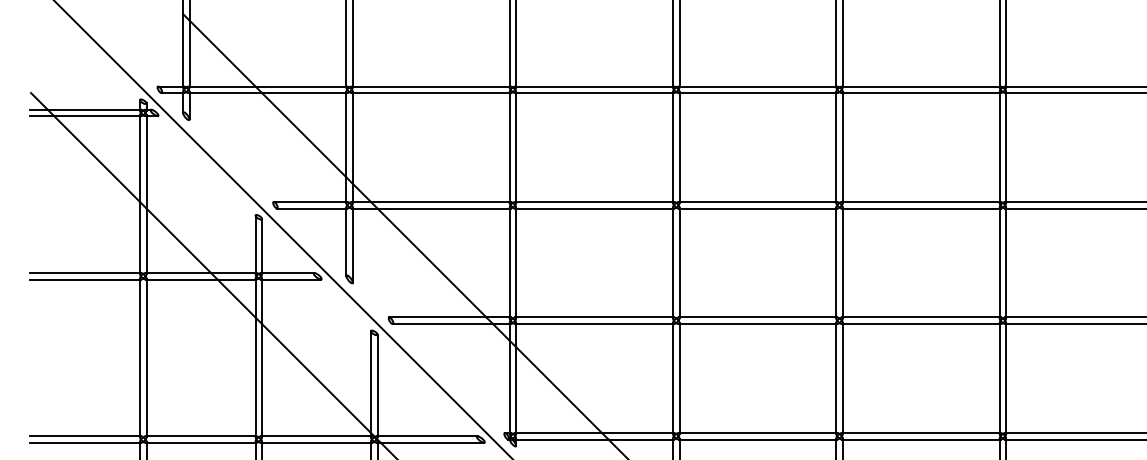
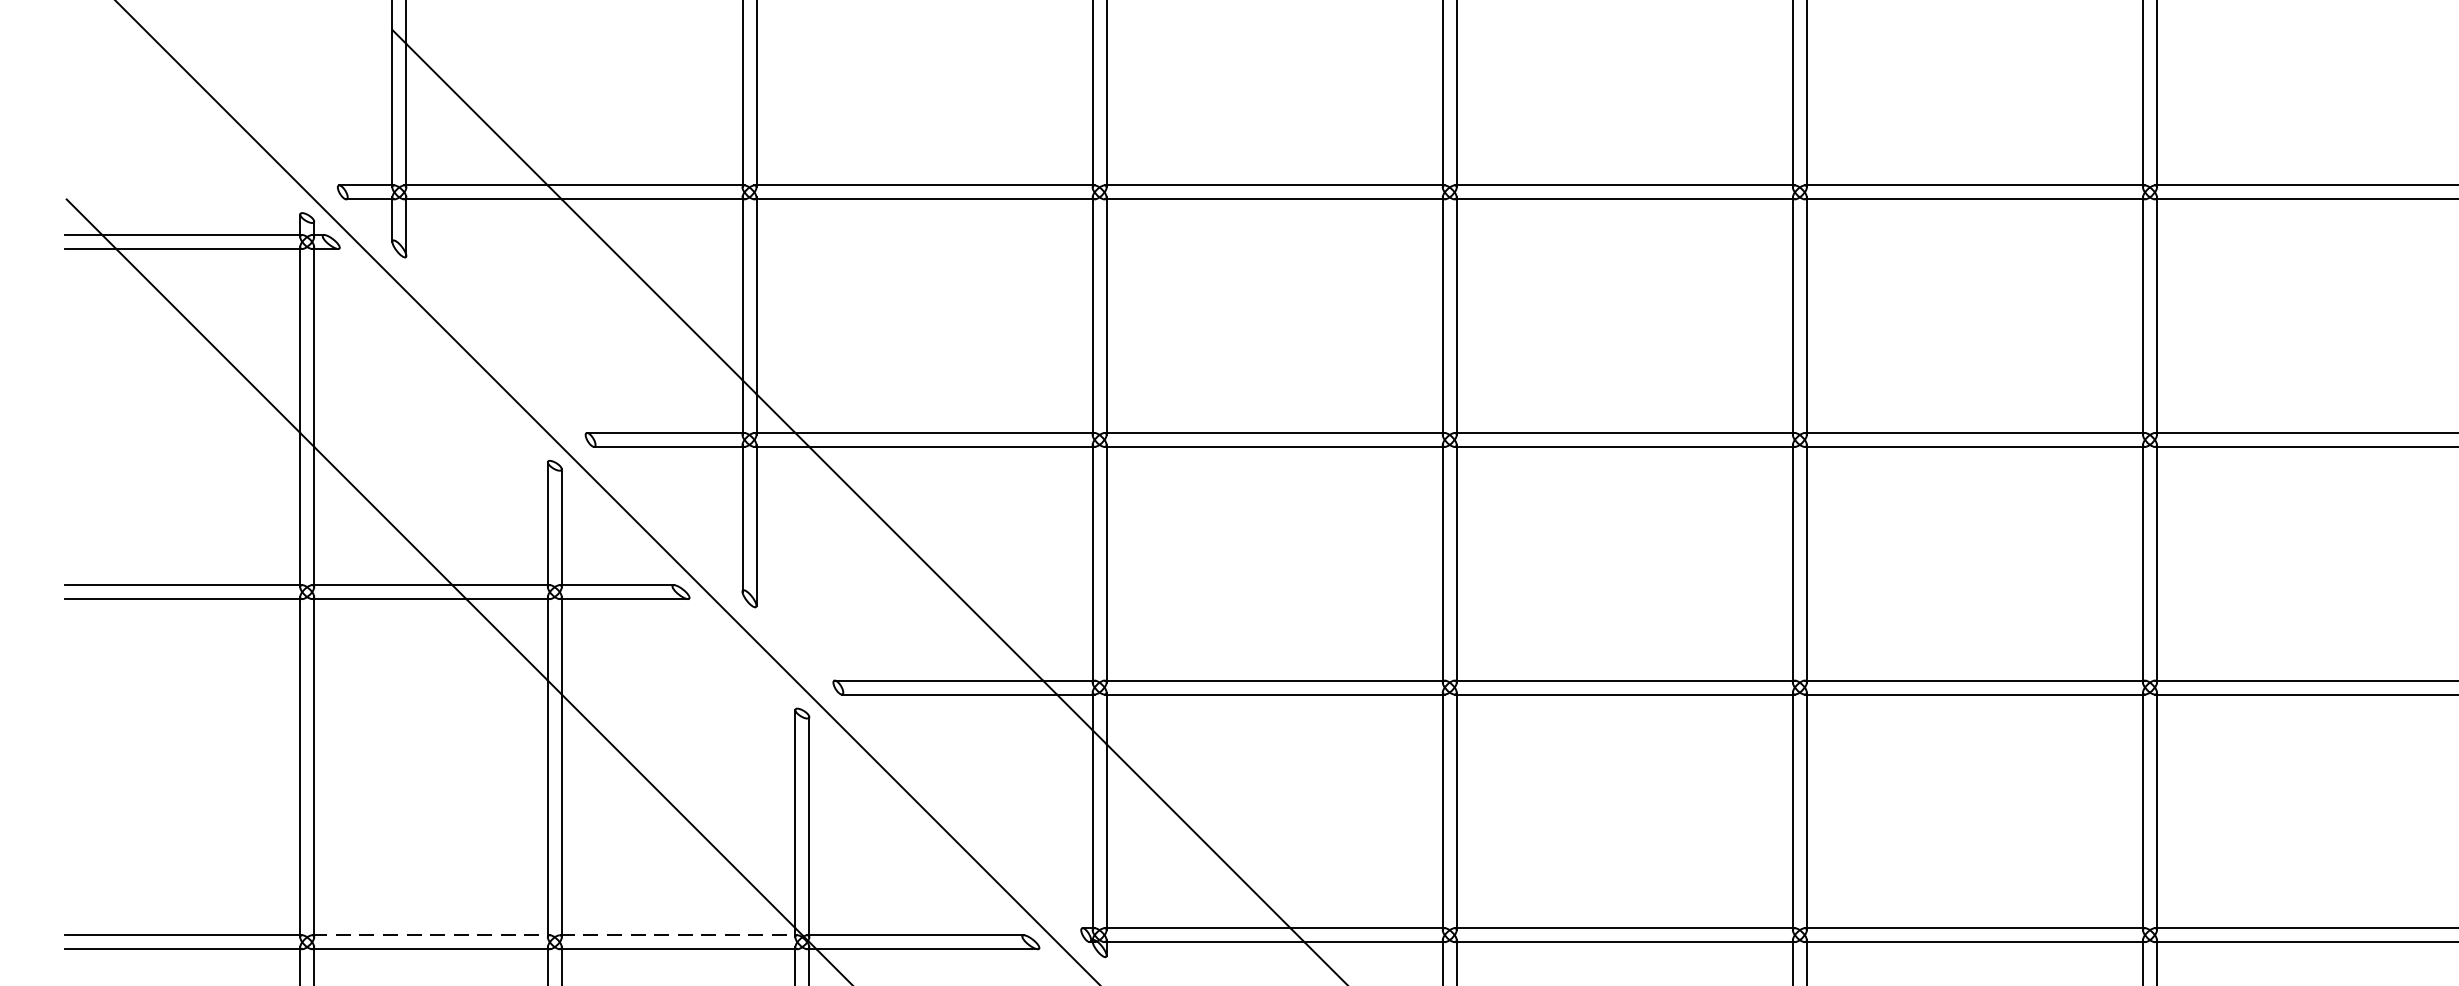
line: (200, 436) -> (429, 935), solid -> dashed
line: (316, 436) -> (678, 935), solid -> dashed

